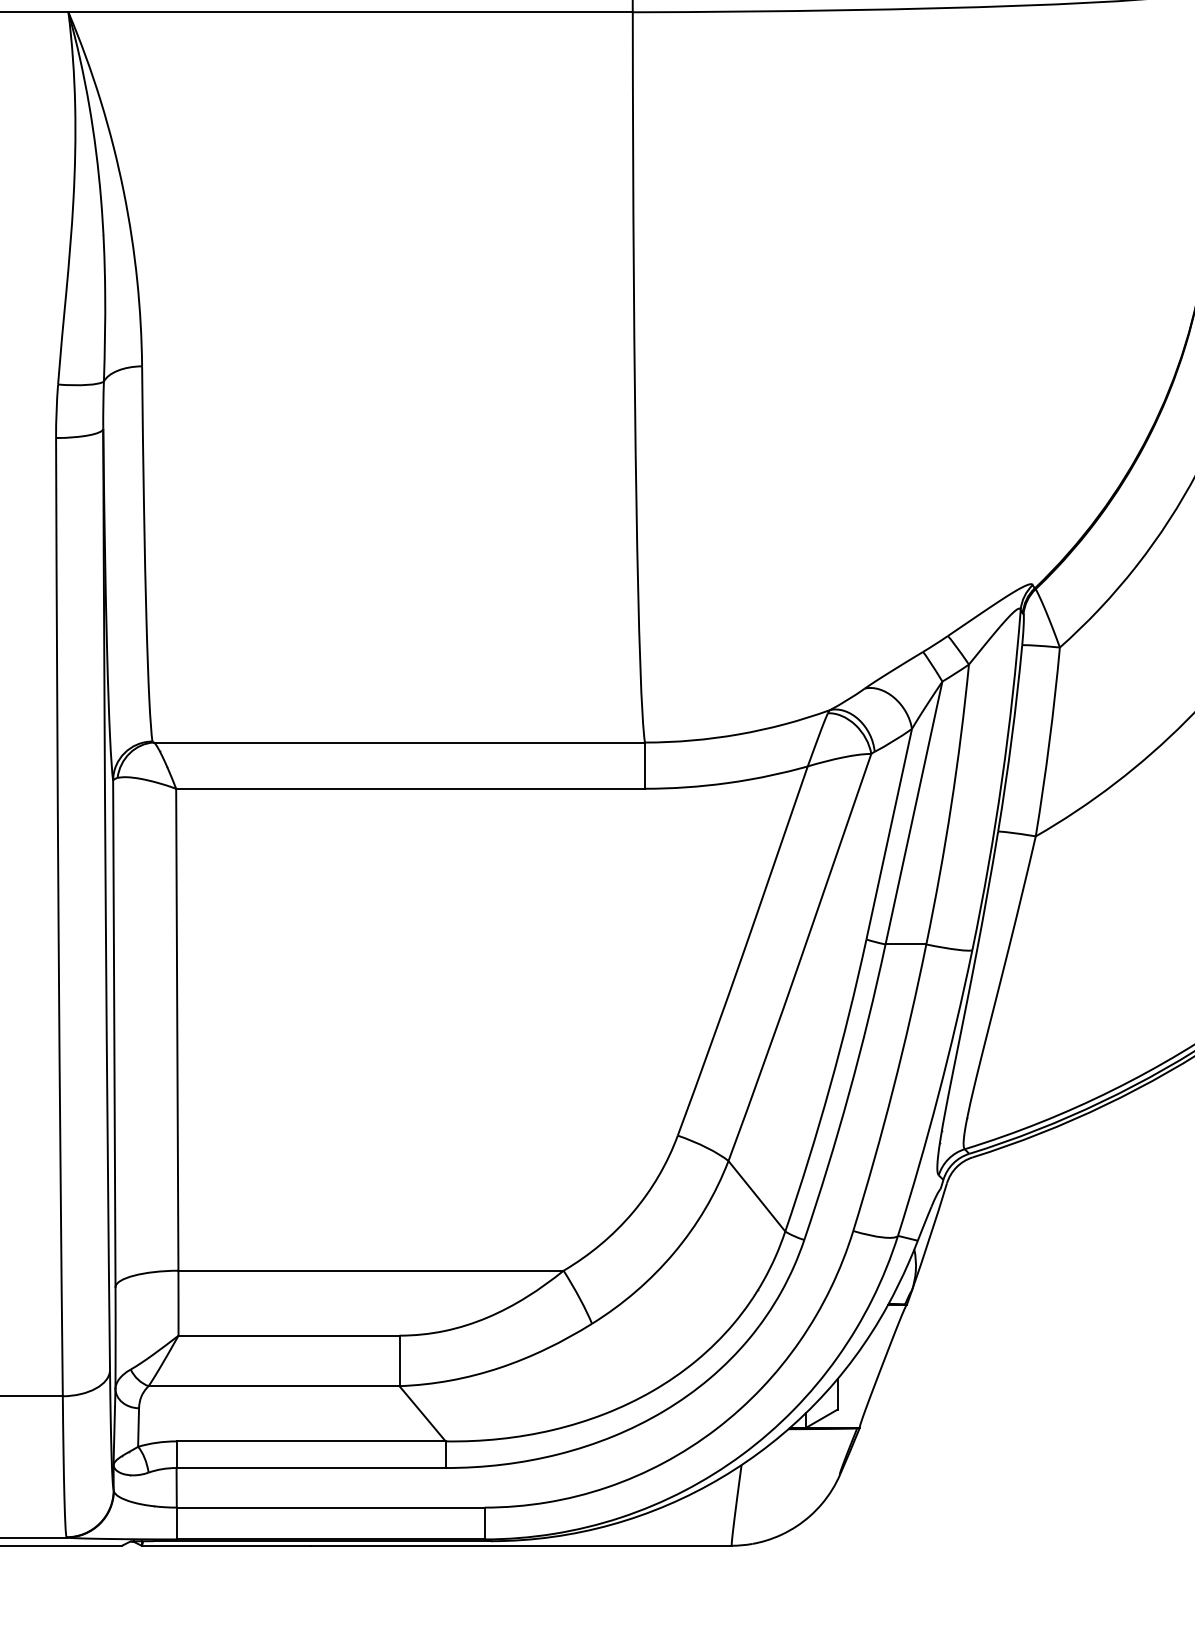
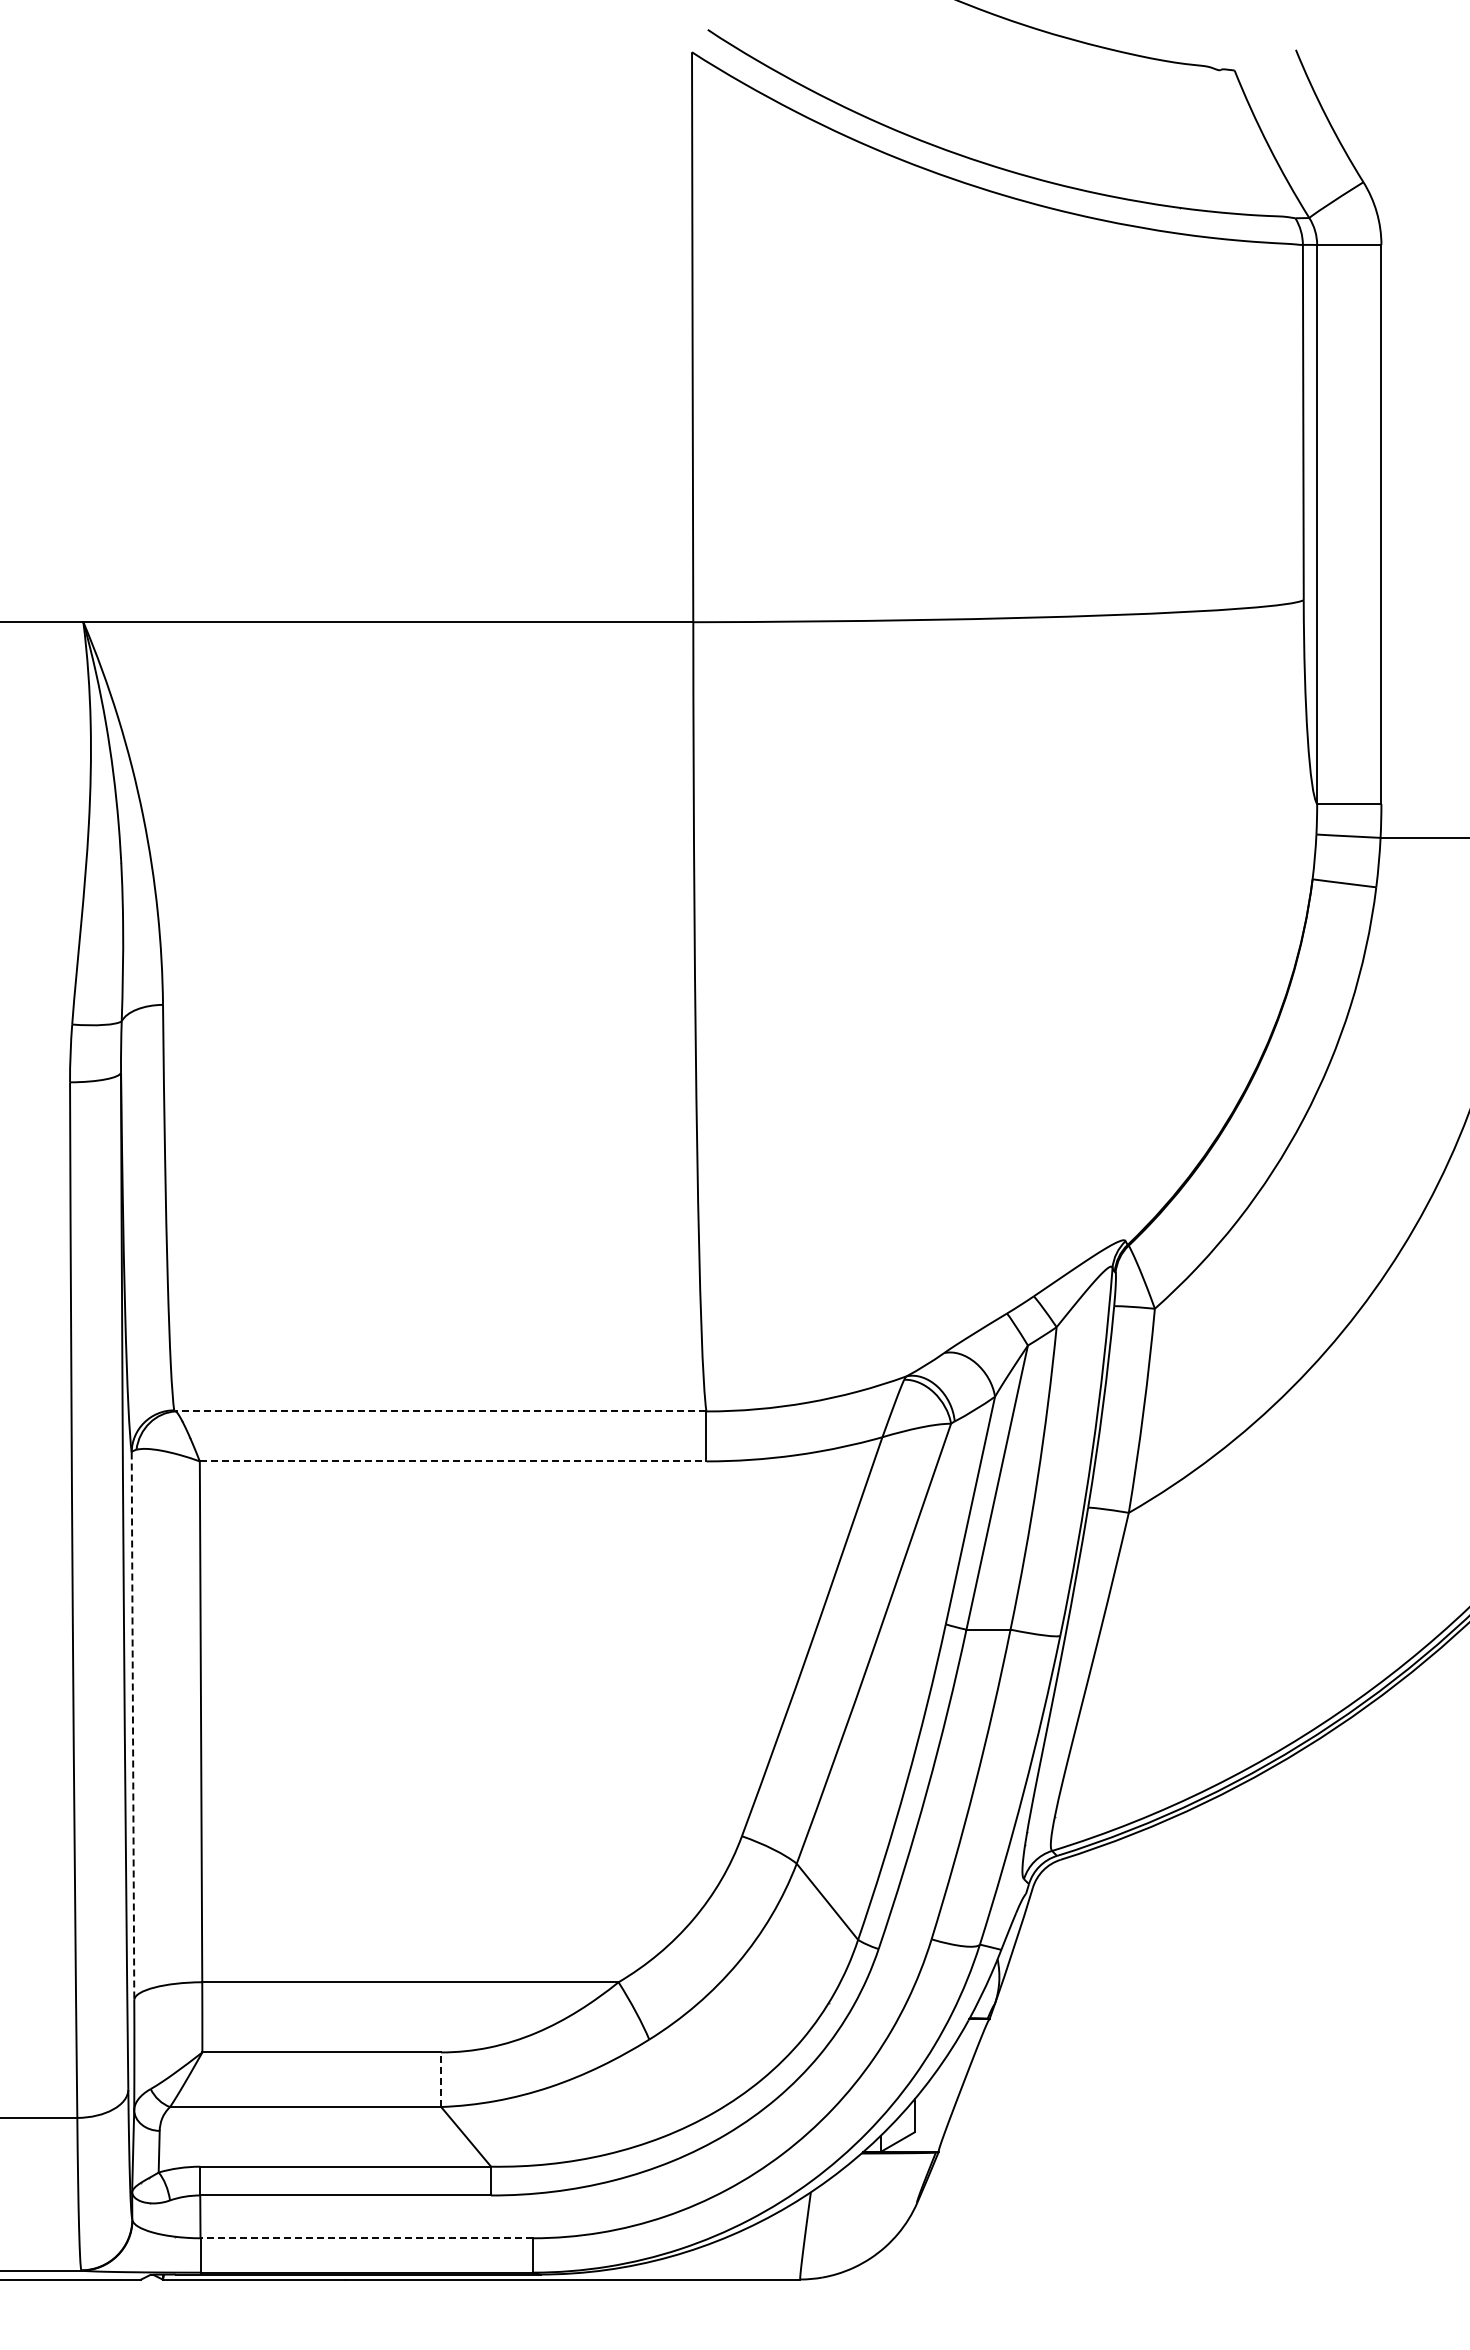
line: (398, 742) -> (440, 1411), solid -> dashed
line: (410, 788) -> (453, 1461), solid -> dashed
line: (114, 1034) -> (133, 1726), solid -> dashed
line: (399, 1360) -> (441, 2079), solid -> dashed
line: (330, 1507) -> (366, 2238), solid -> dashed

